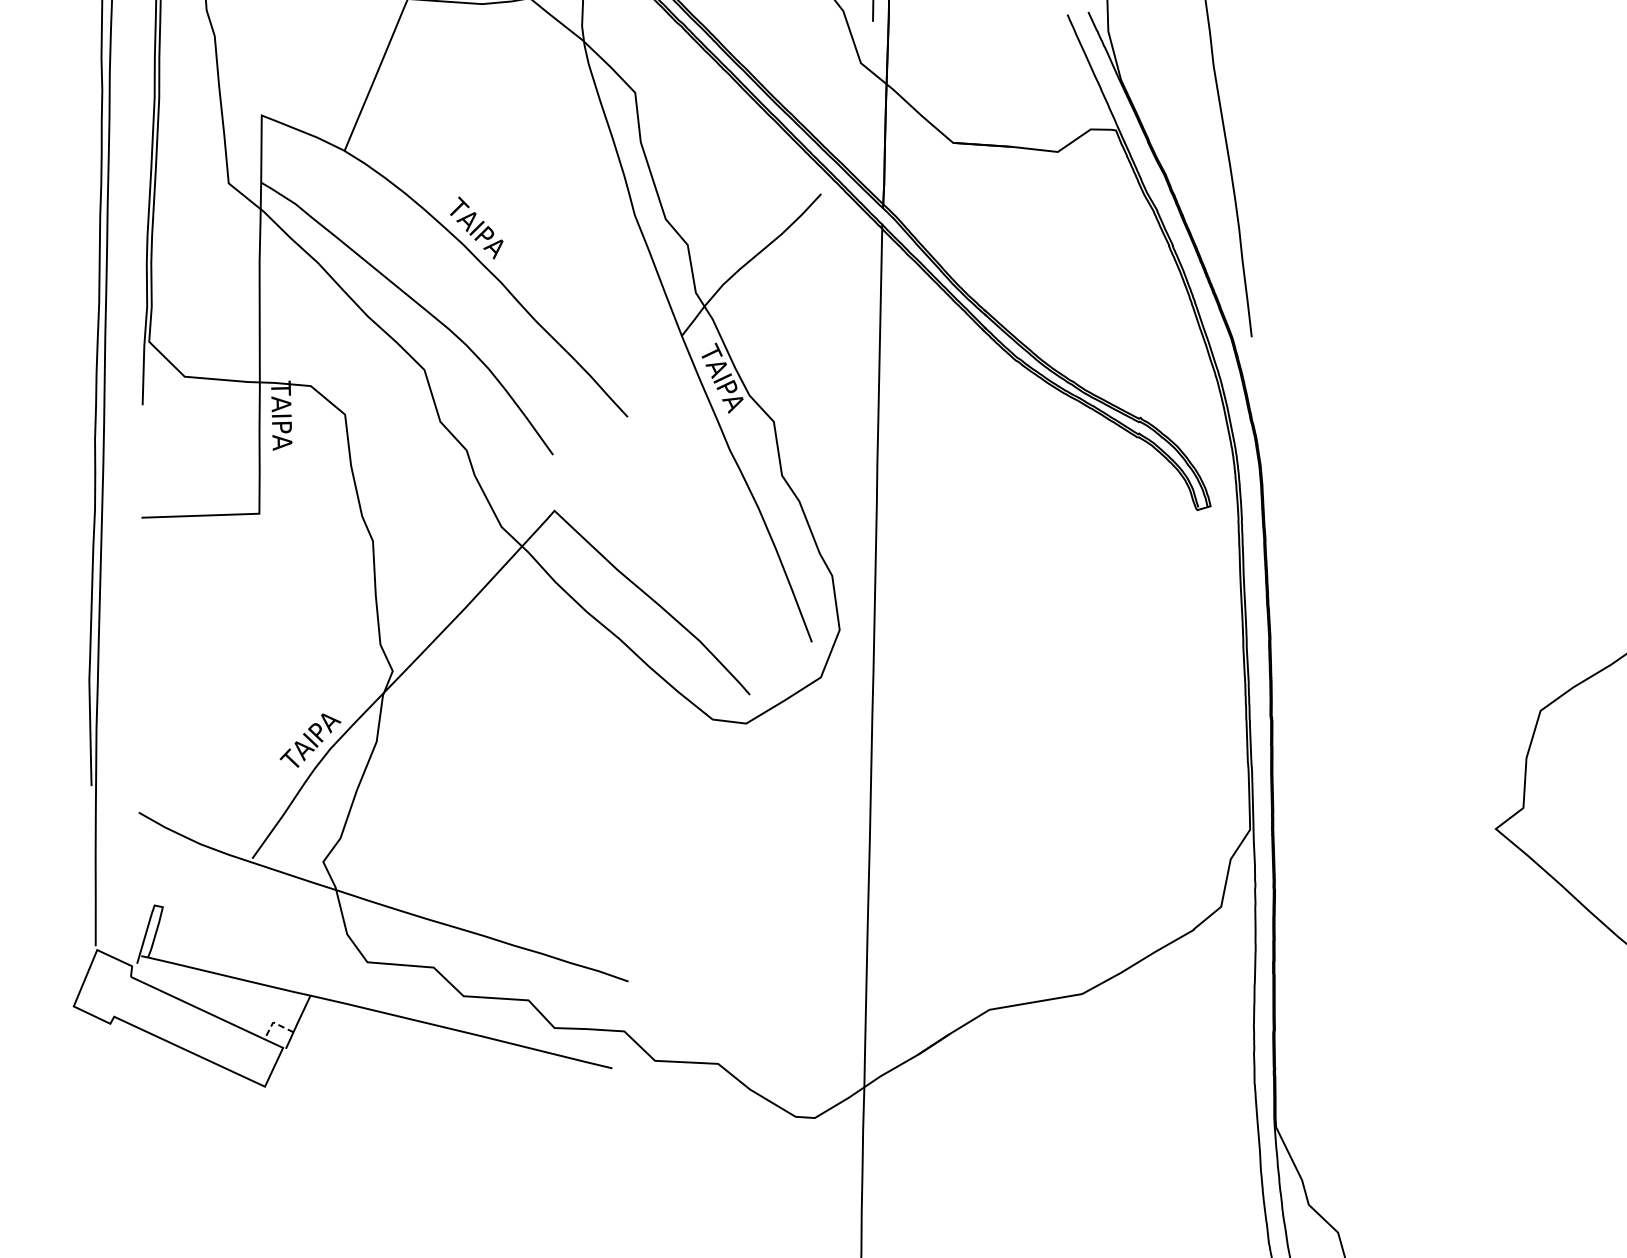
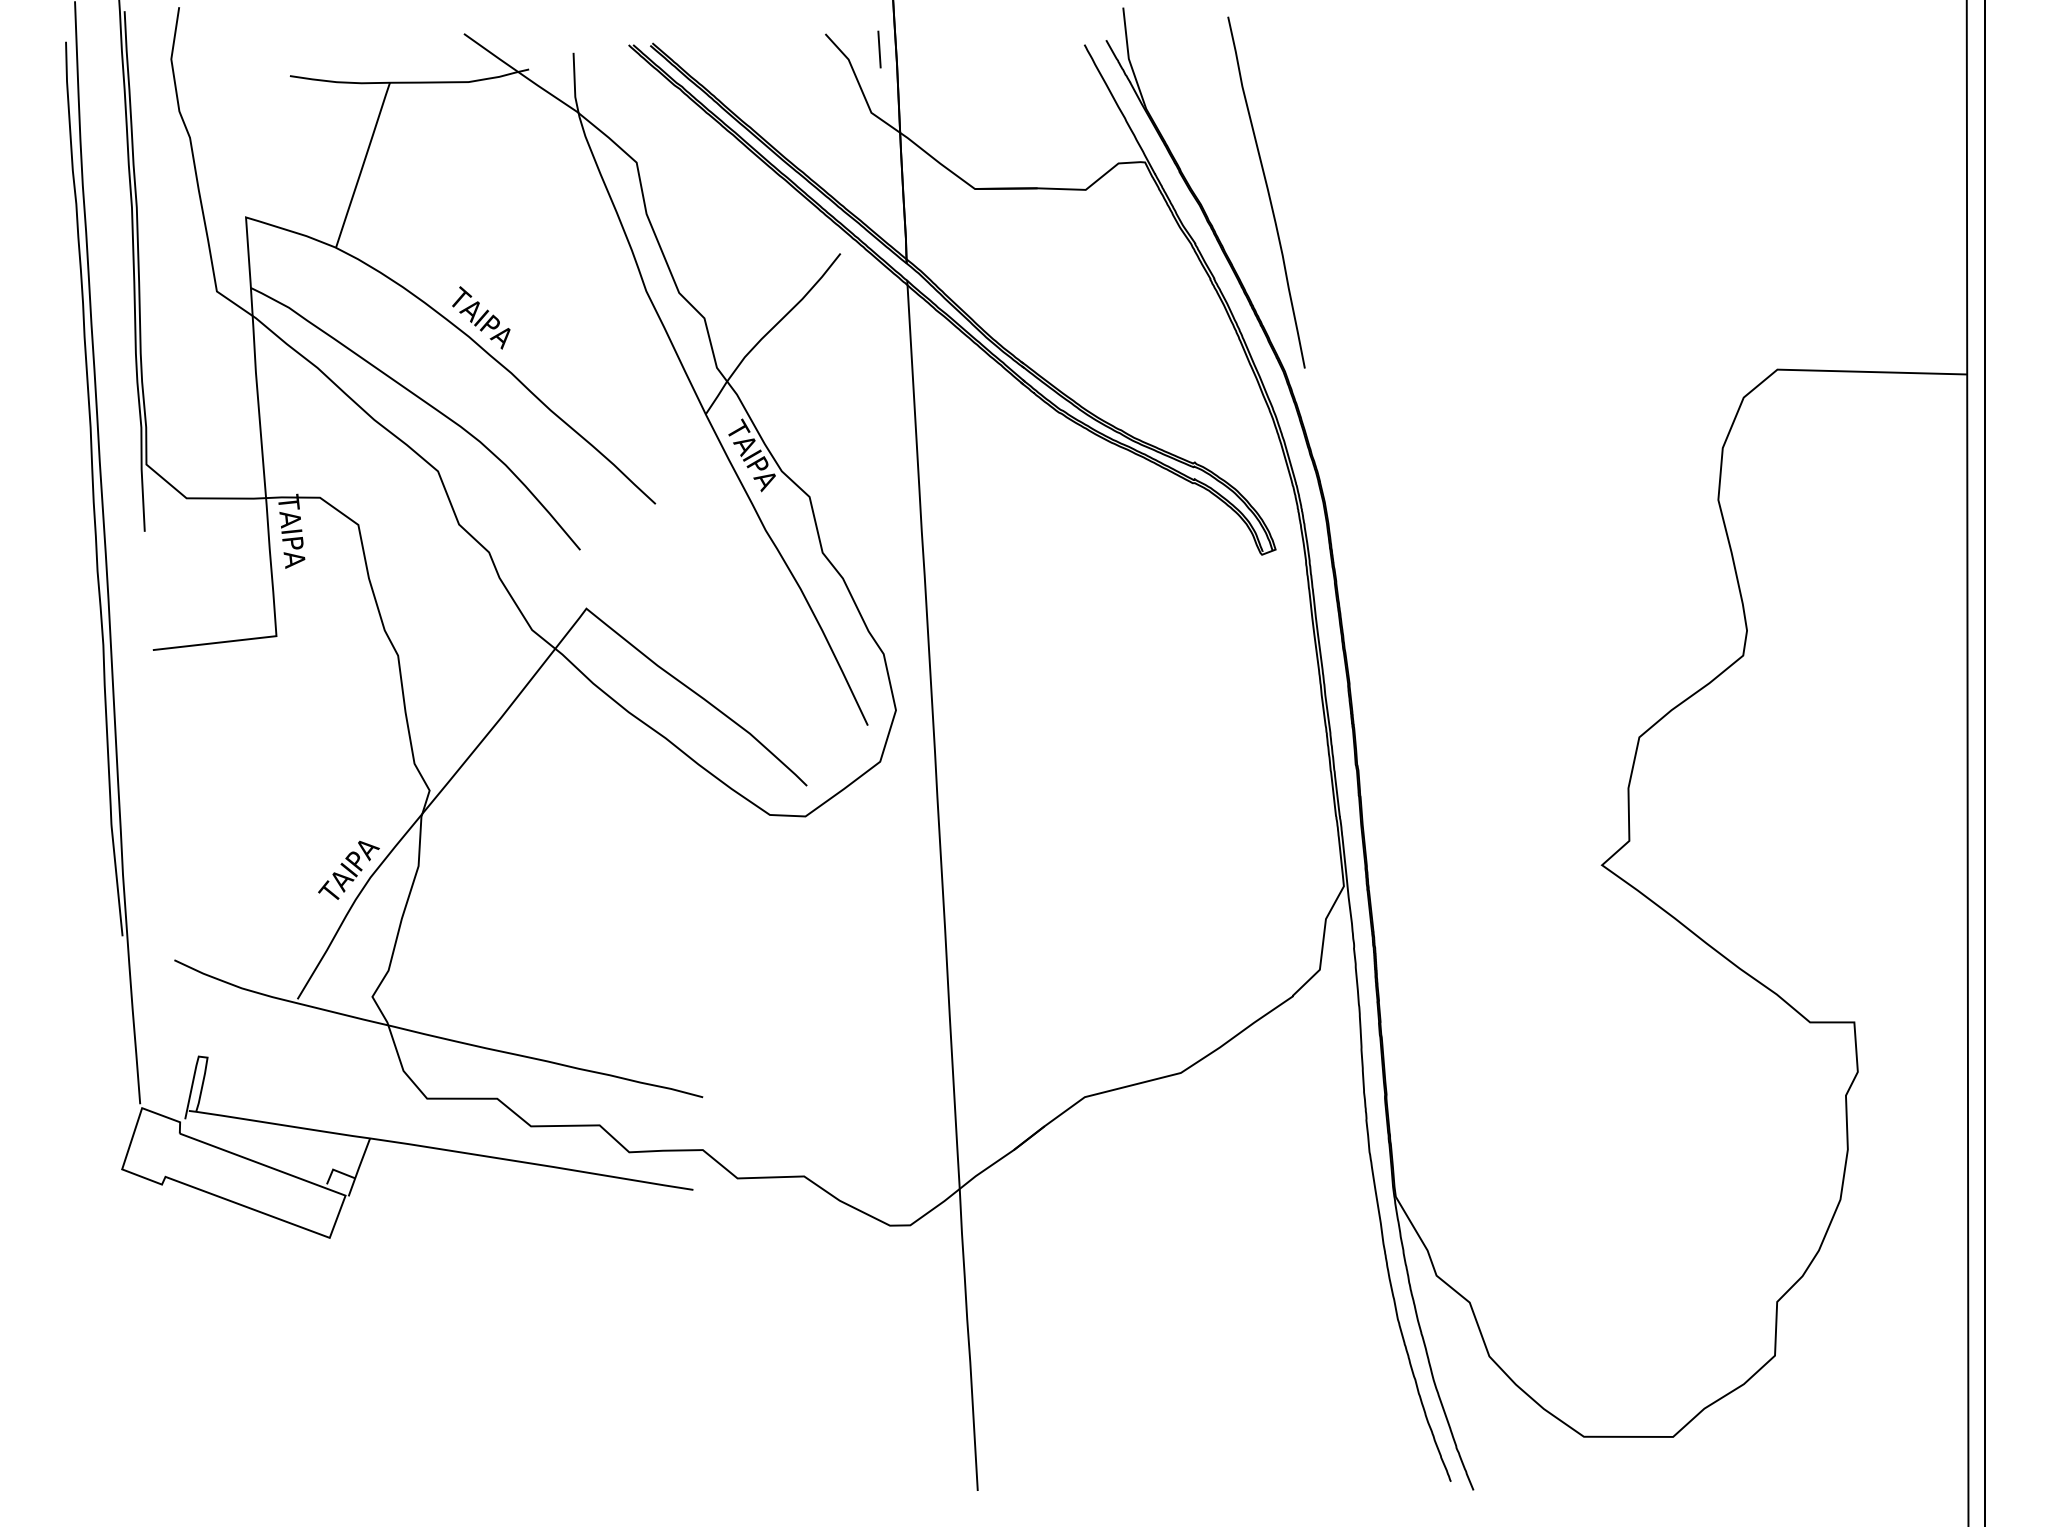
line: (276, 1024) -> (336, 1171), dashed -> solid

